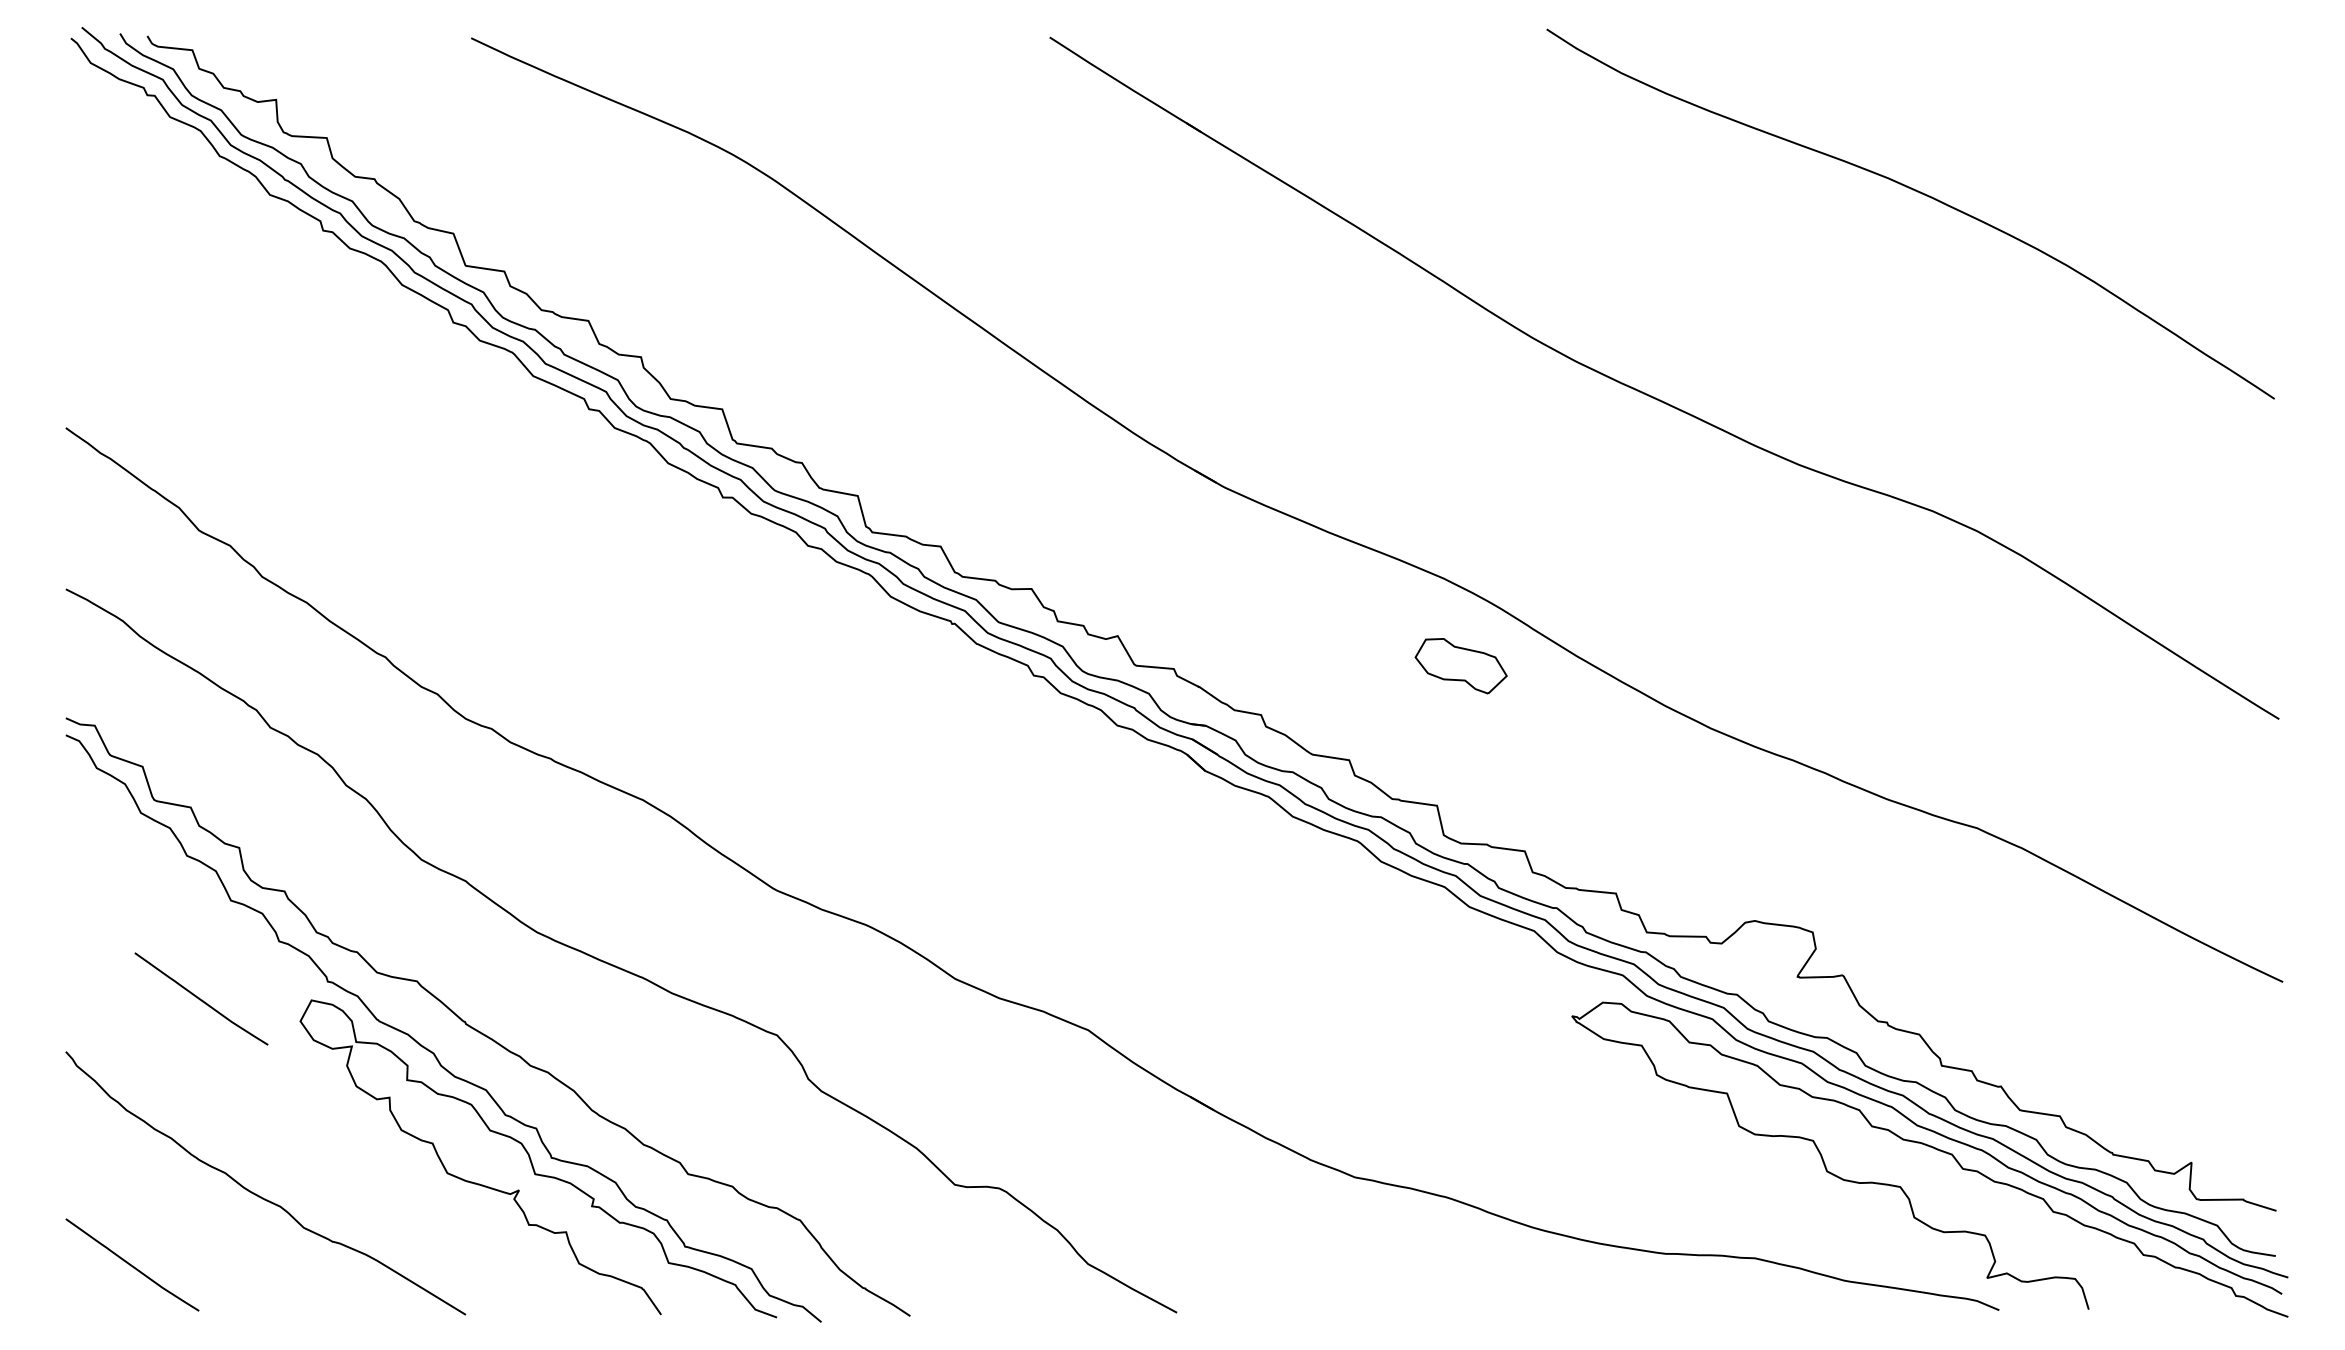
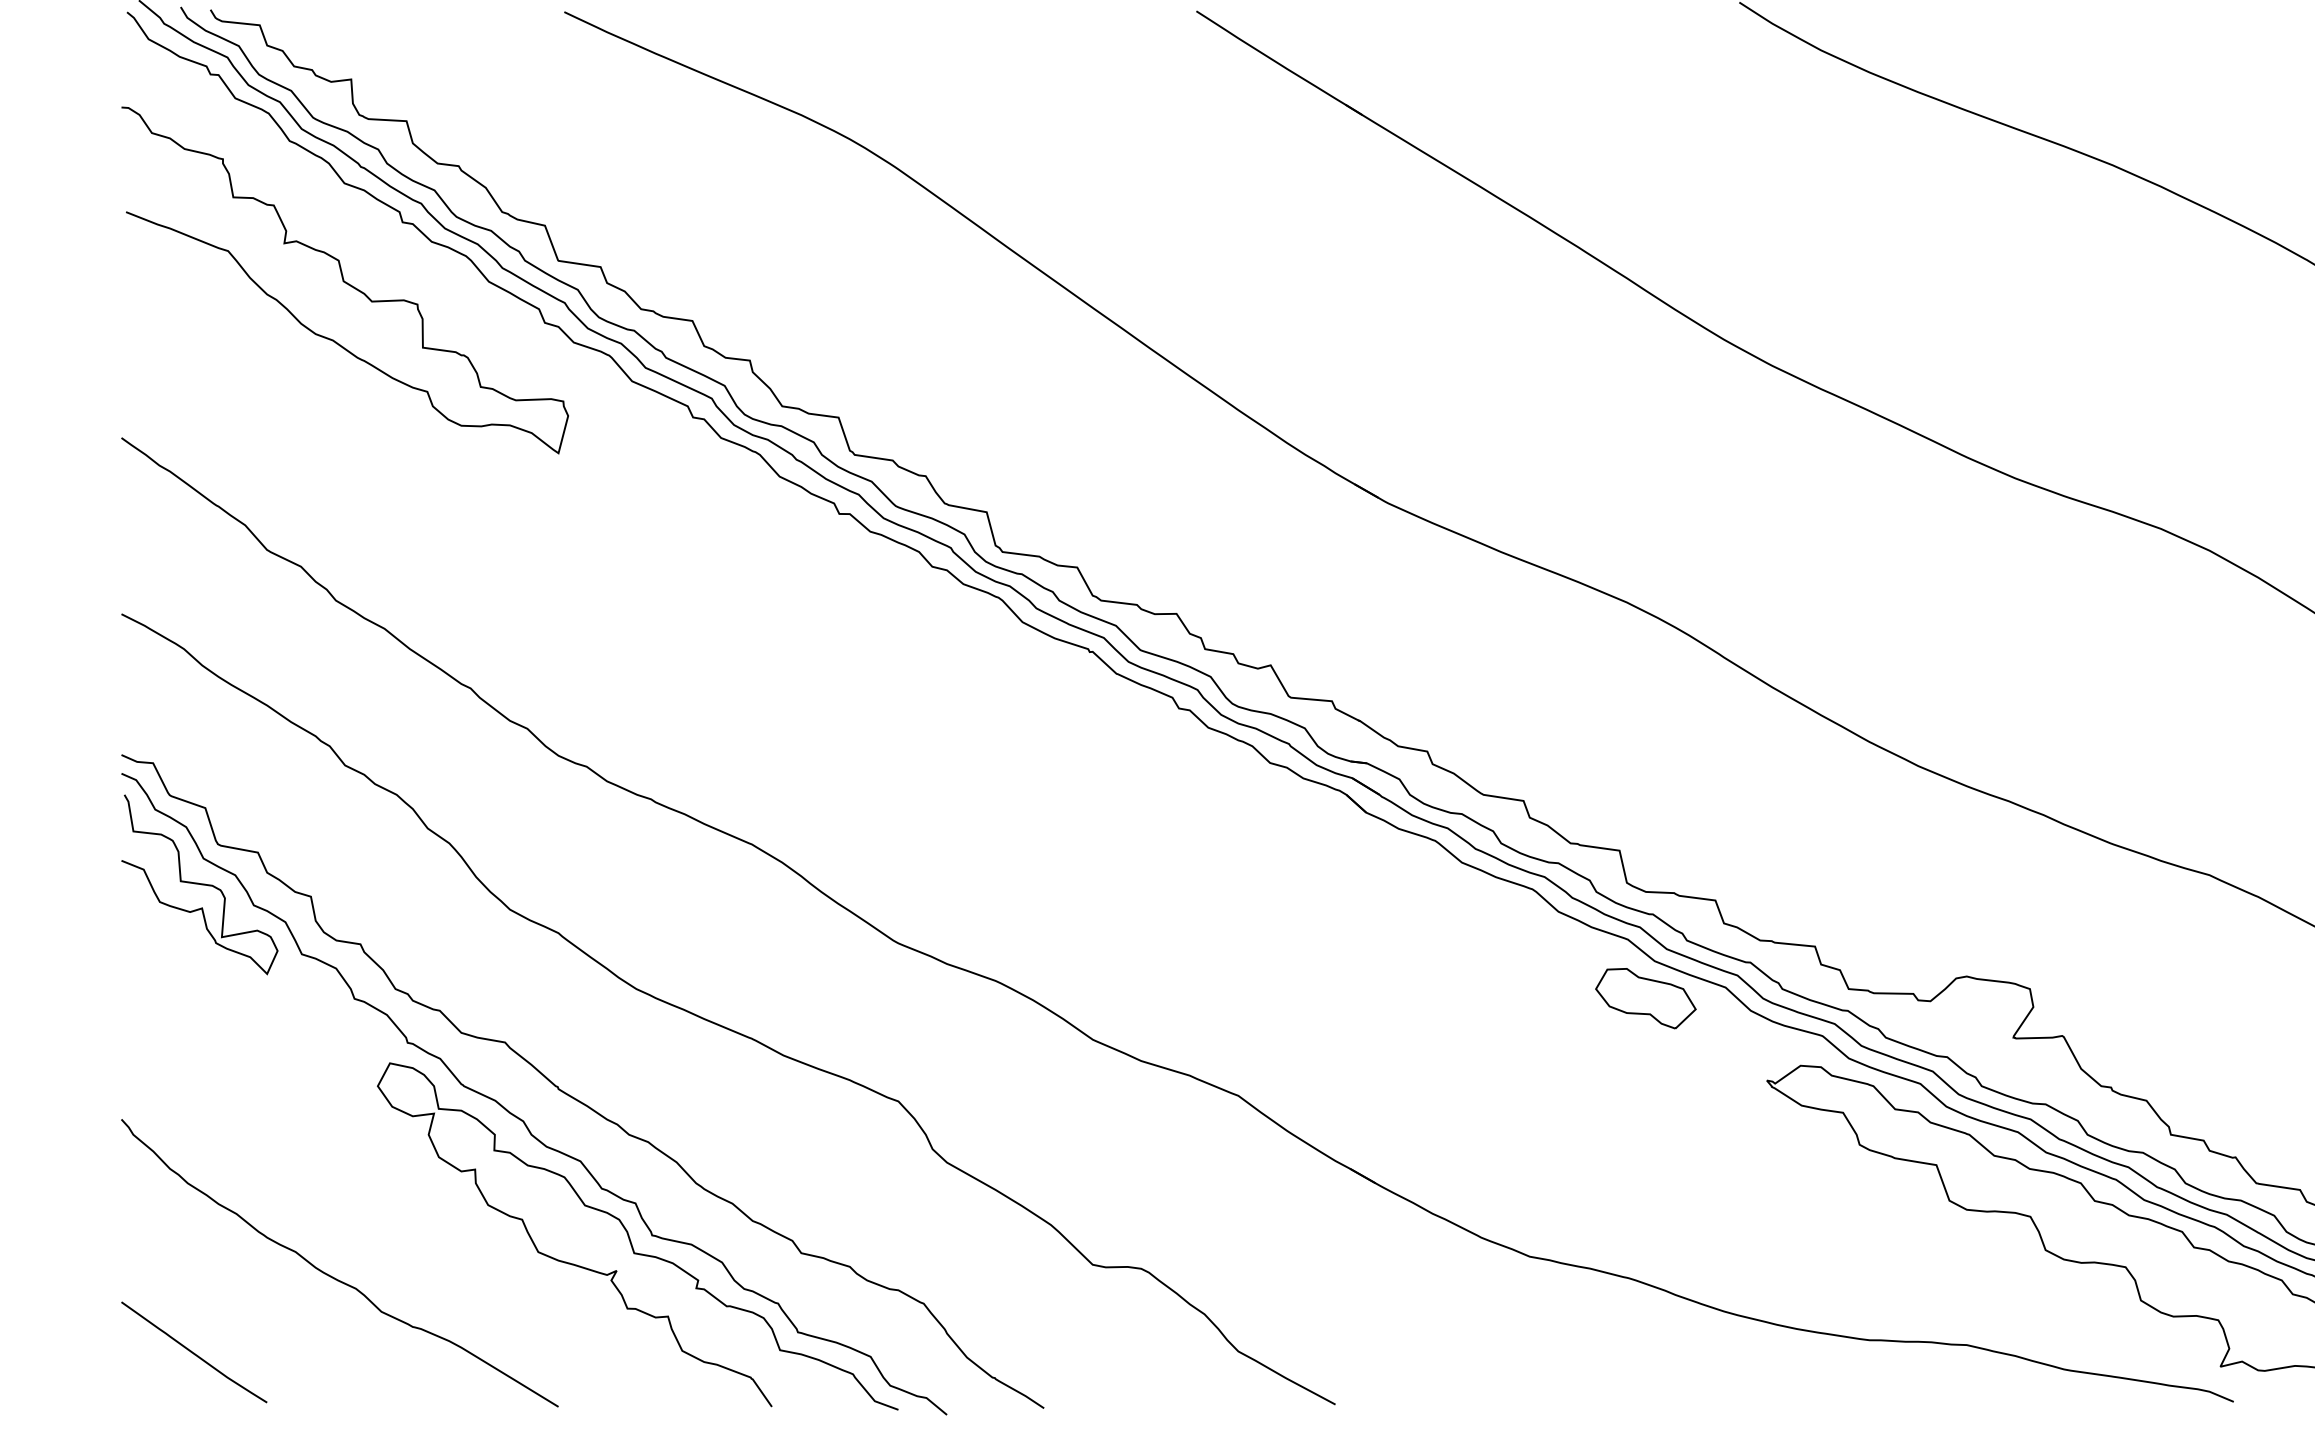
curve: (269, 283) -> (343, 280), added
part: (1460, 666) -> (1645, 998), moved
curve: (137, 836) -> (199, 884), added
curve: (200, 998) -> (268, 1061), removed

